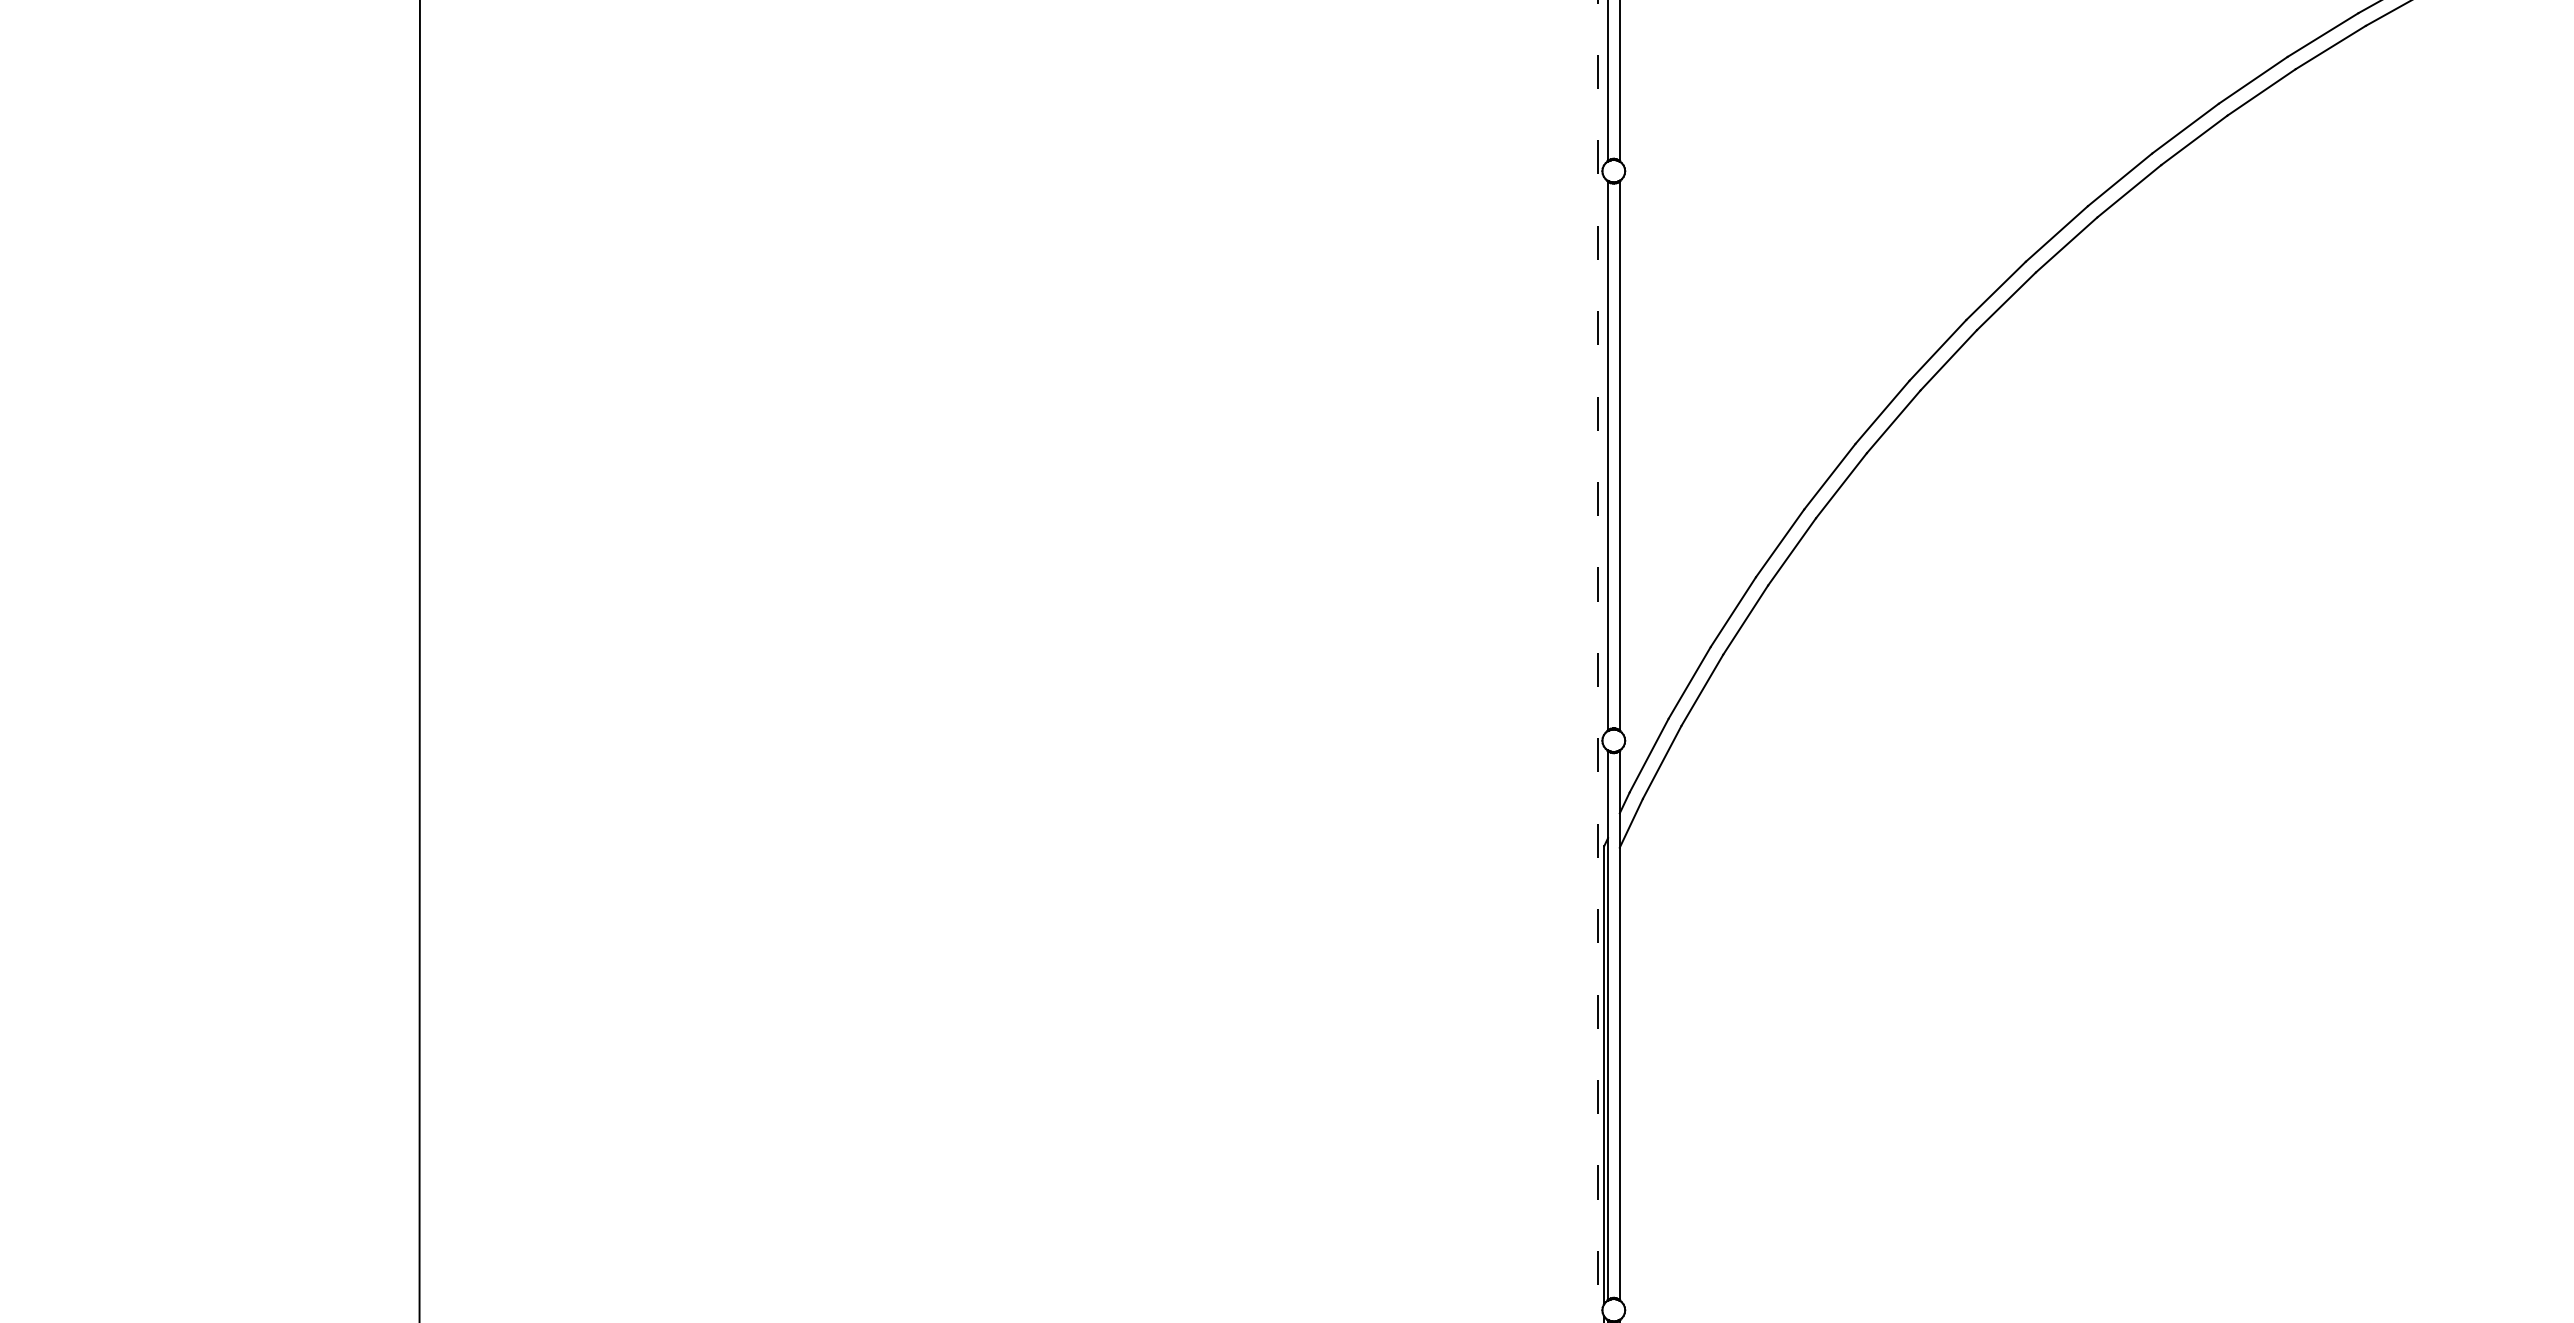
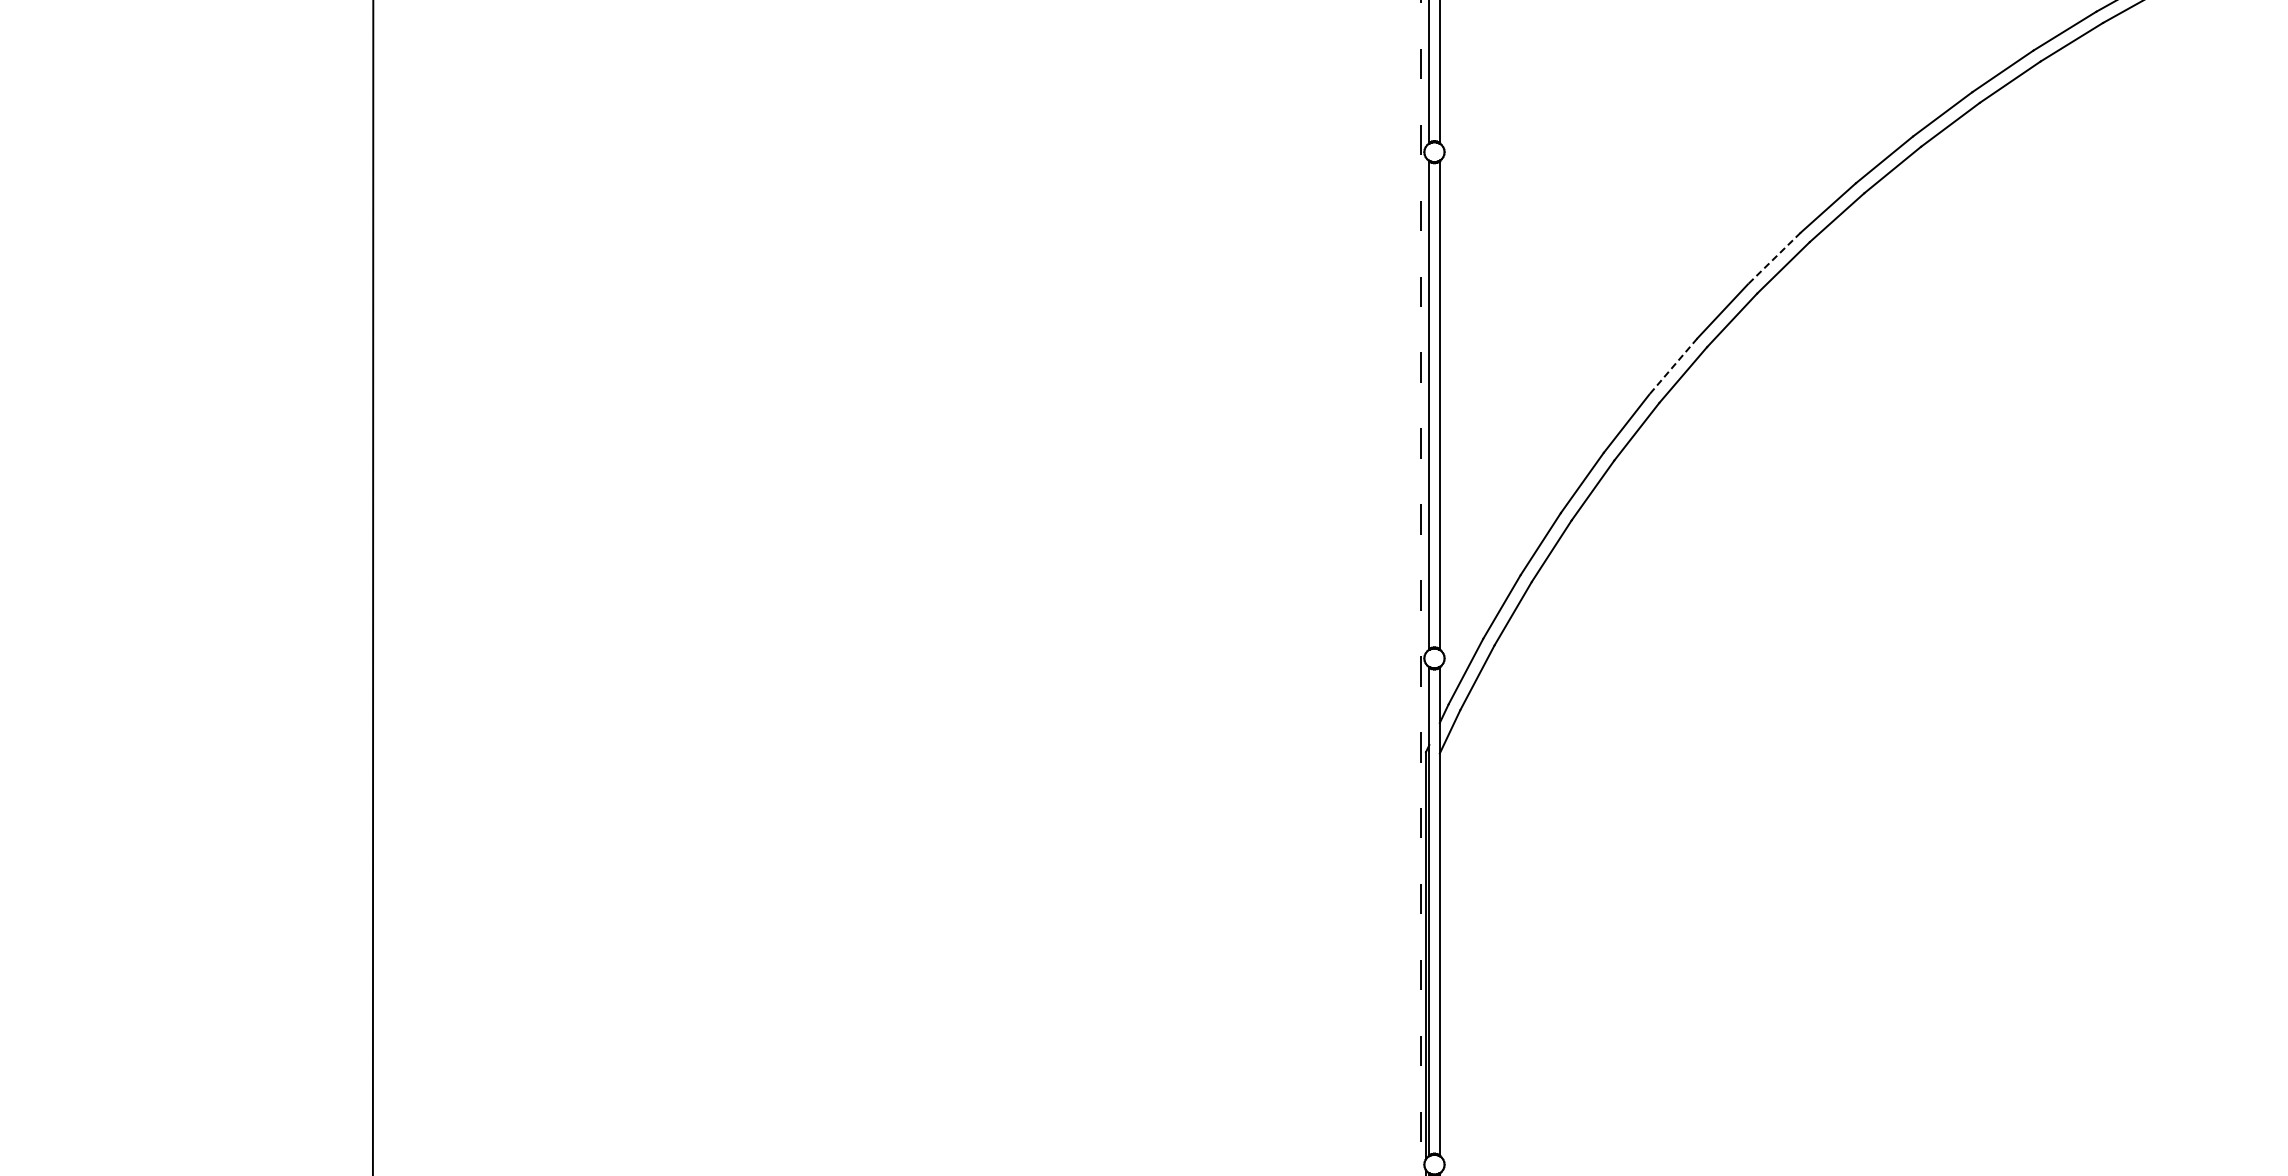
line: (1996, 290) -> (1774, 258), solid -> dashed
line: (1882, 412) -> (1673, 366), solid -> dashed

